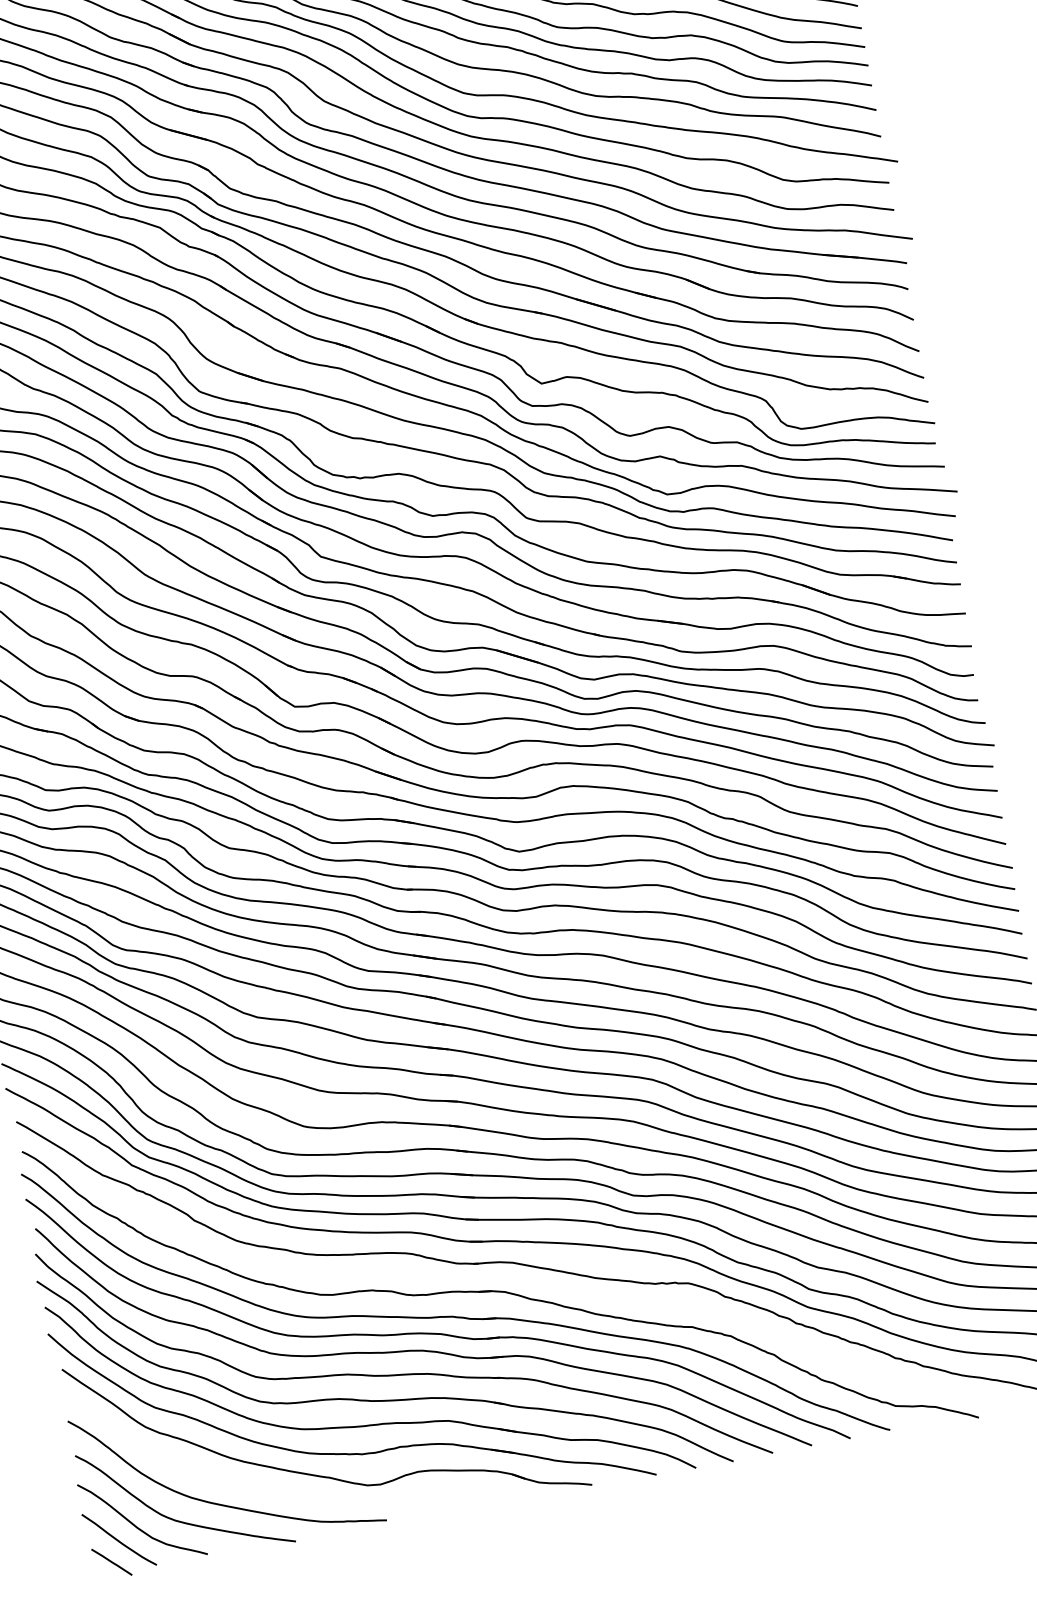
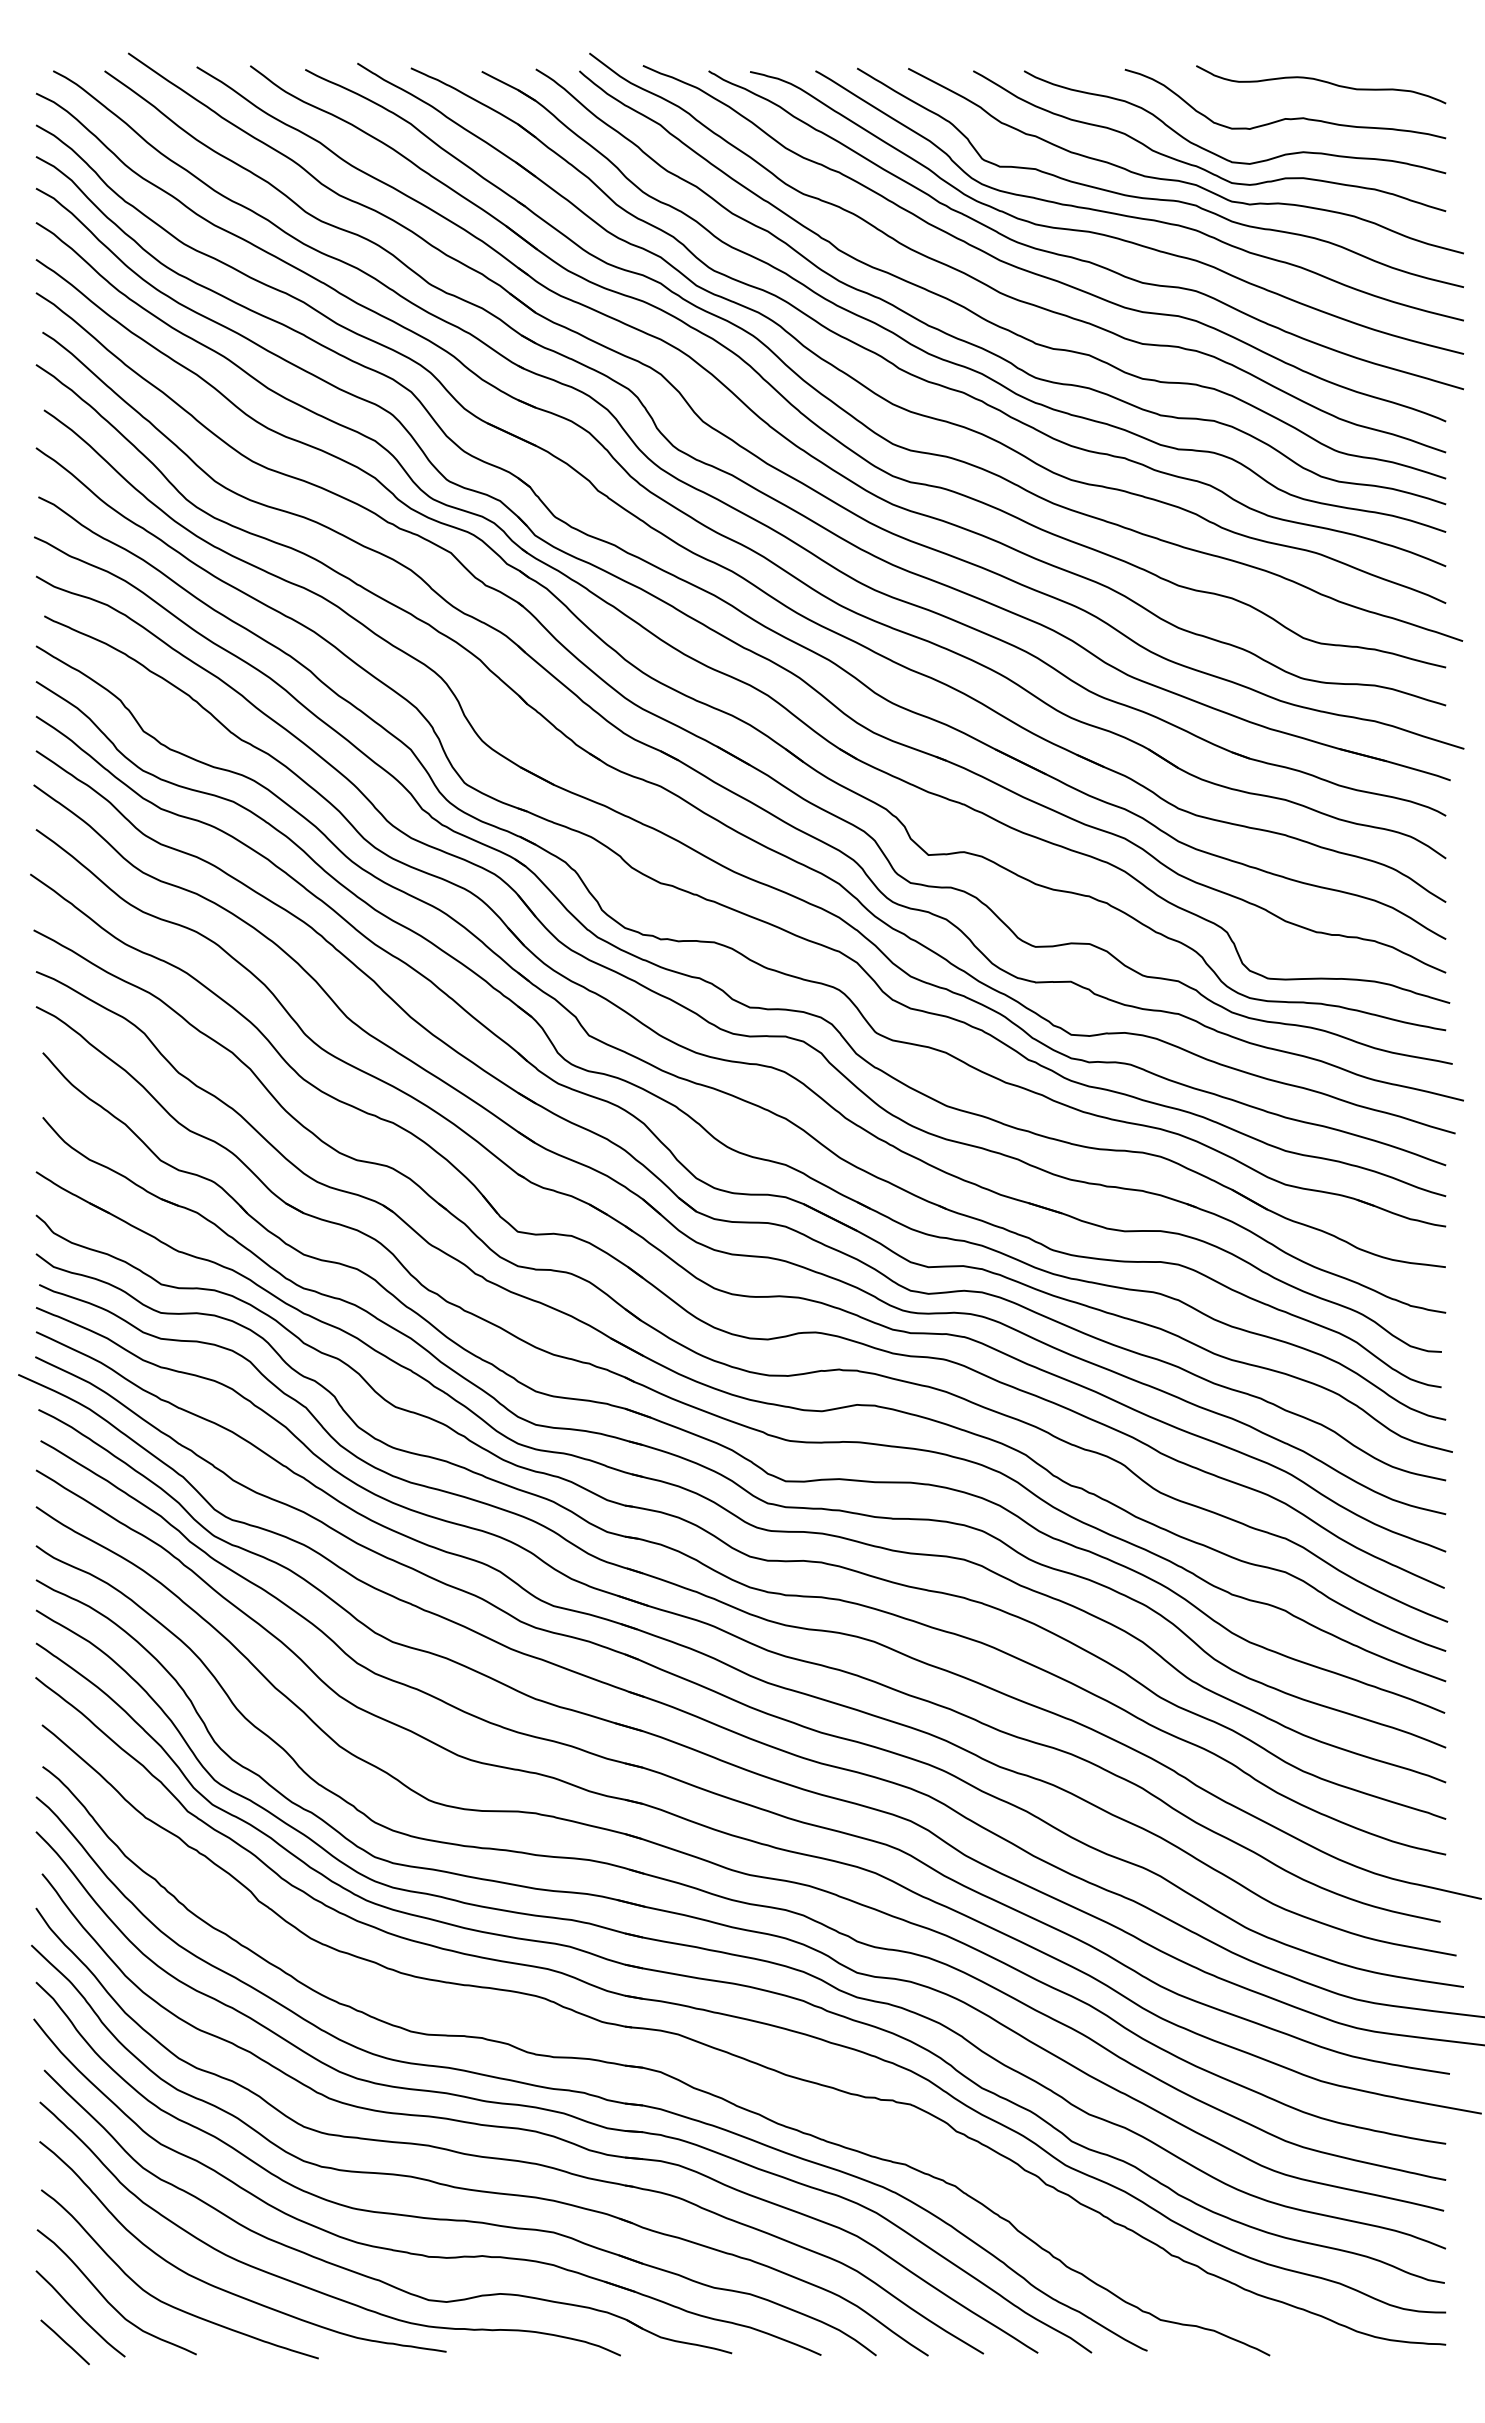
curve: (277, 1490) -> (305, 2285), added

